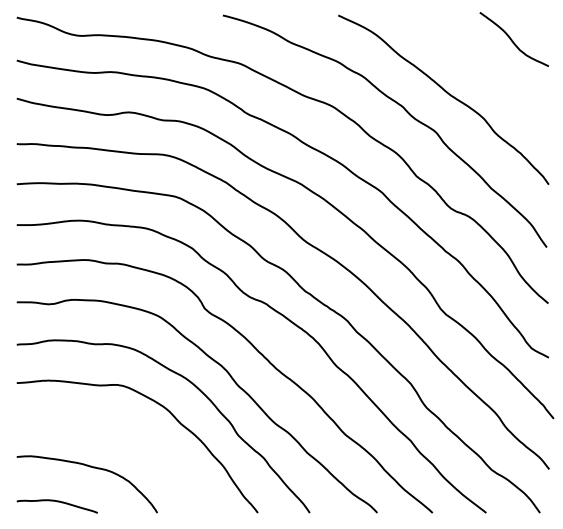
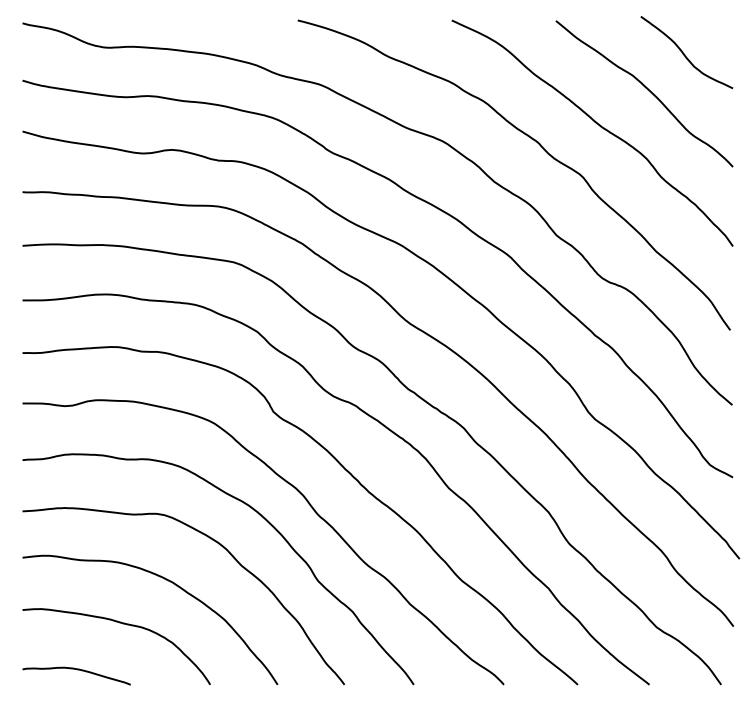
curve: (484, 67) -> (647, 90), added
curve: (129, 437) -> (173, 584), added

